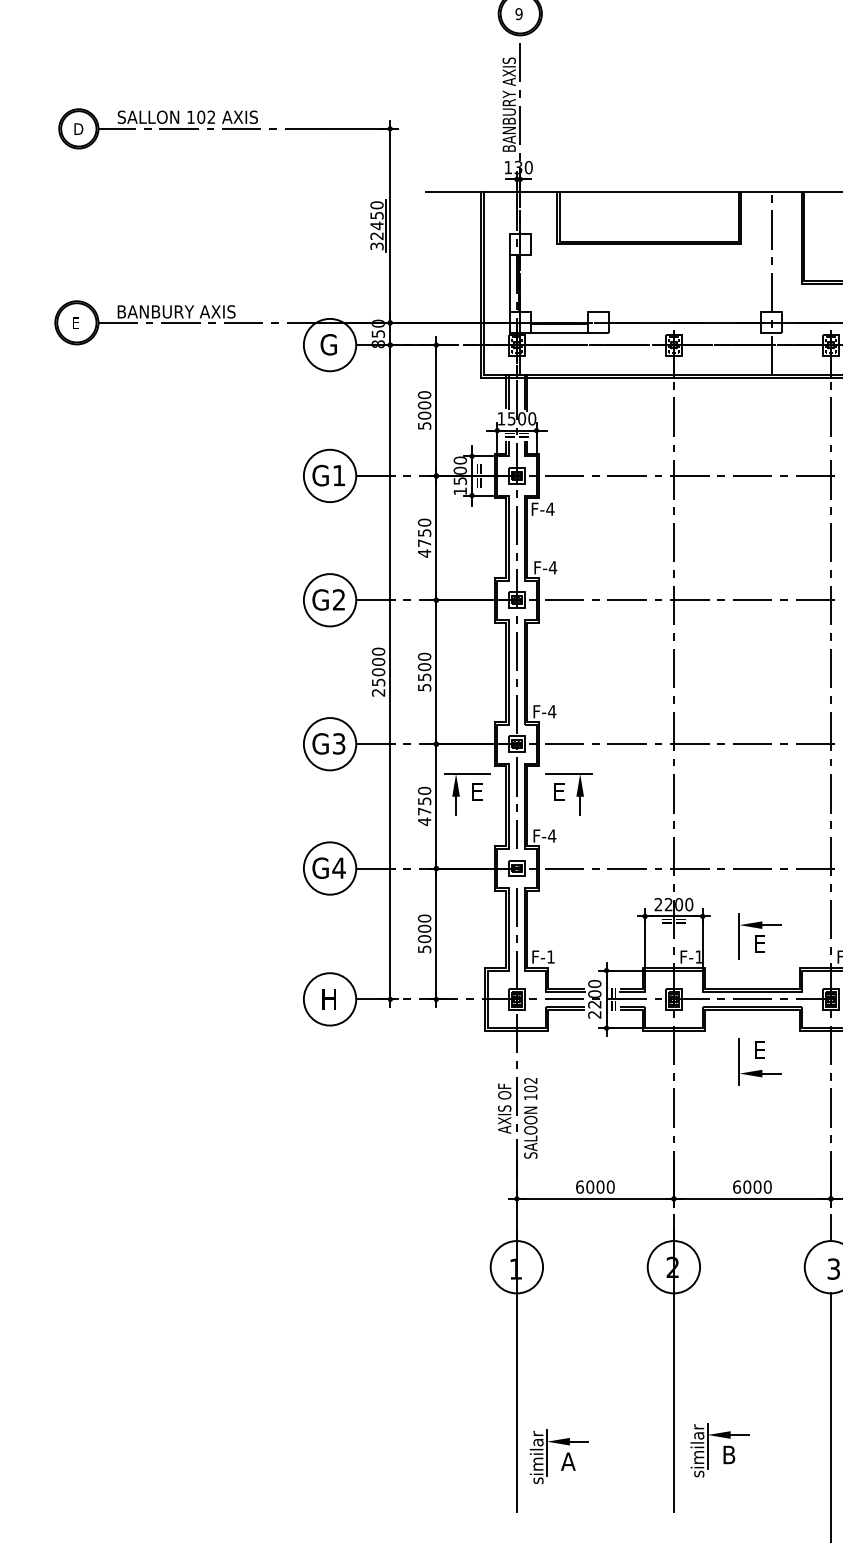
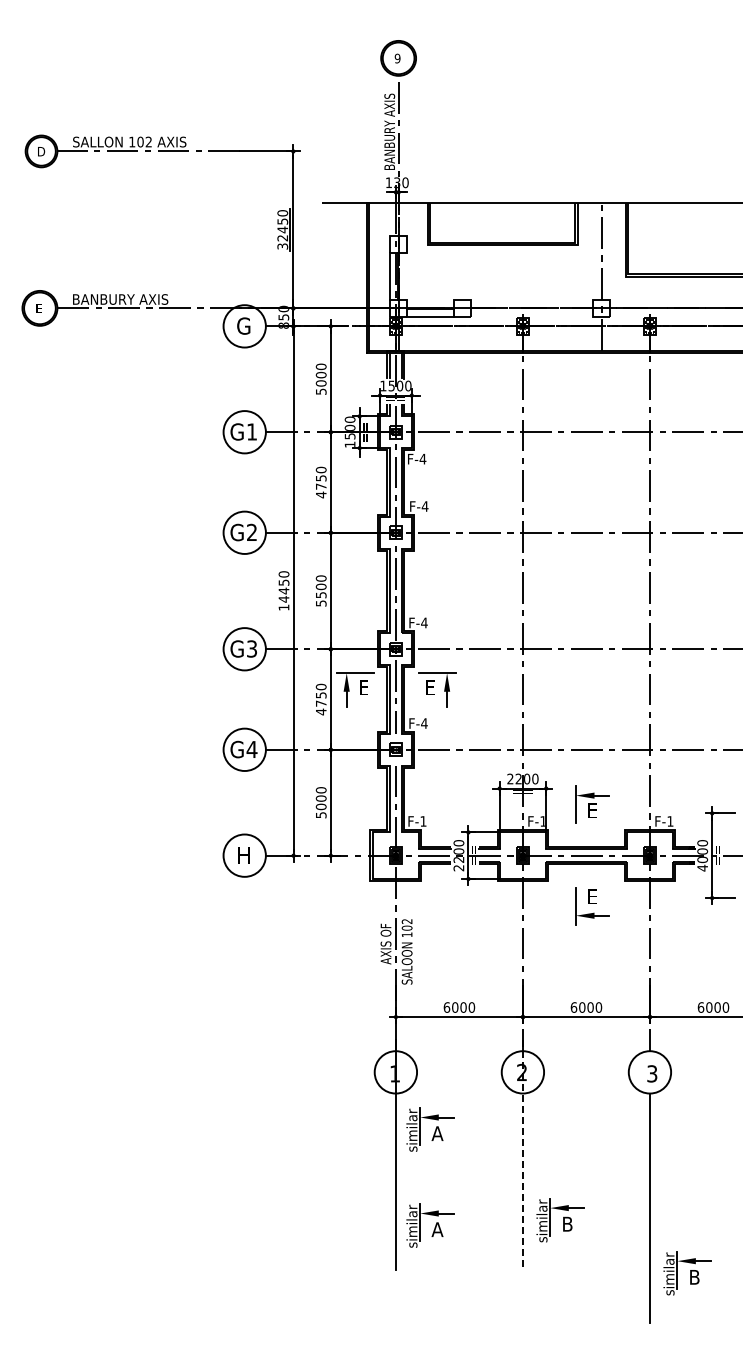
text: (377, 676) -> (283, 594), 25000 -> 14450
part: (559, 1337) -> (430, 1129), added
line: (673, 1369) -> (522, 1155), solid -> dashed

